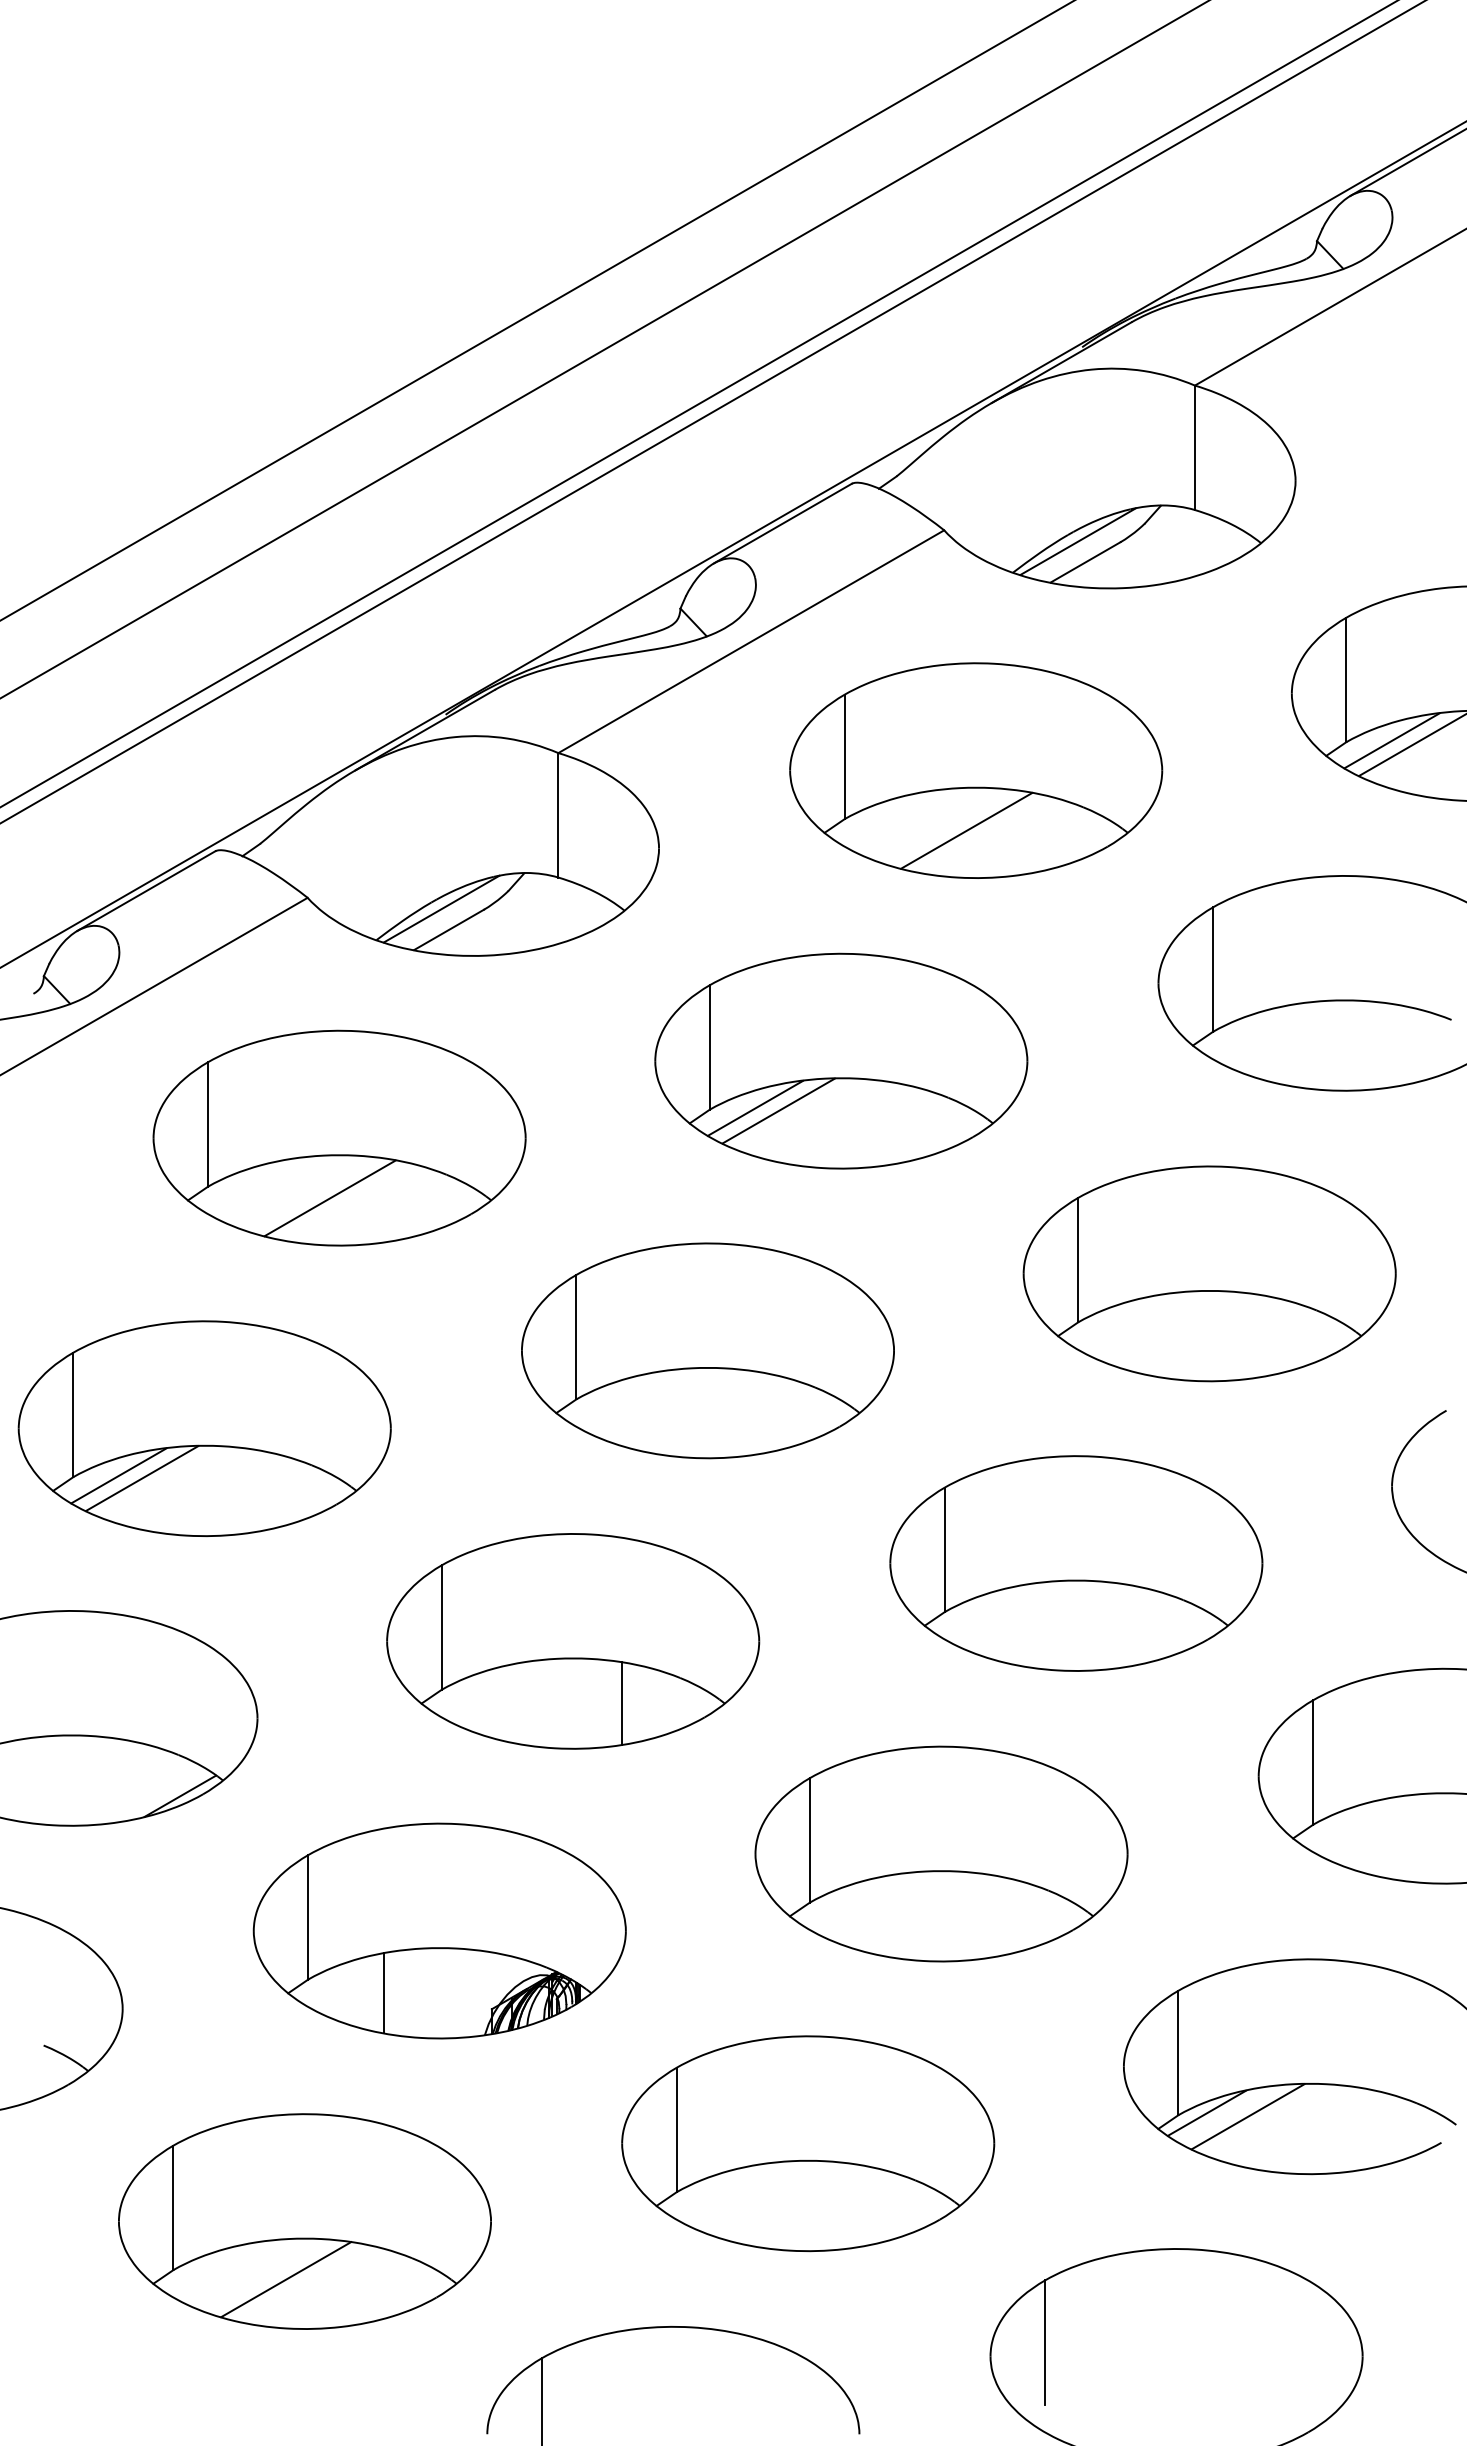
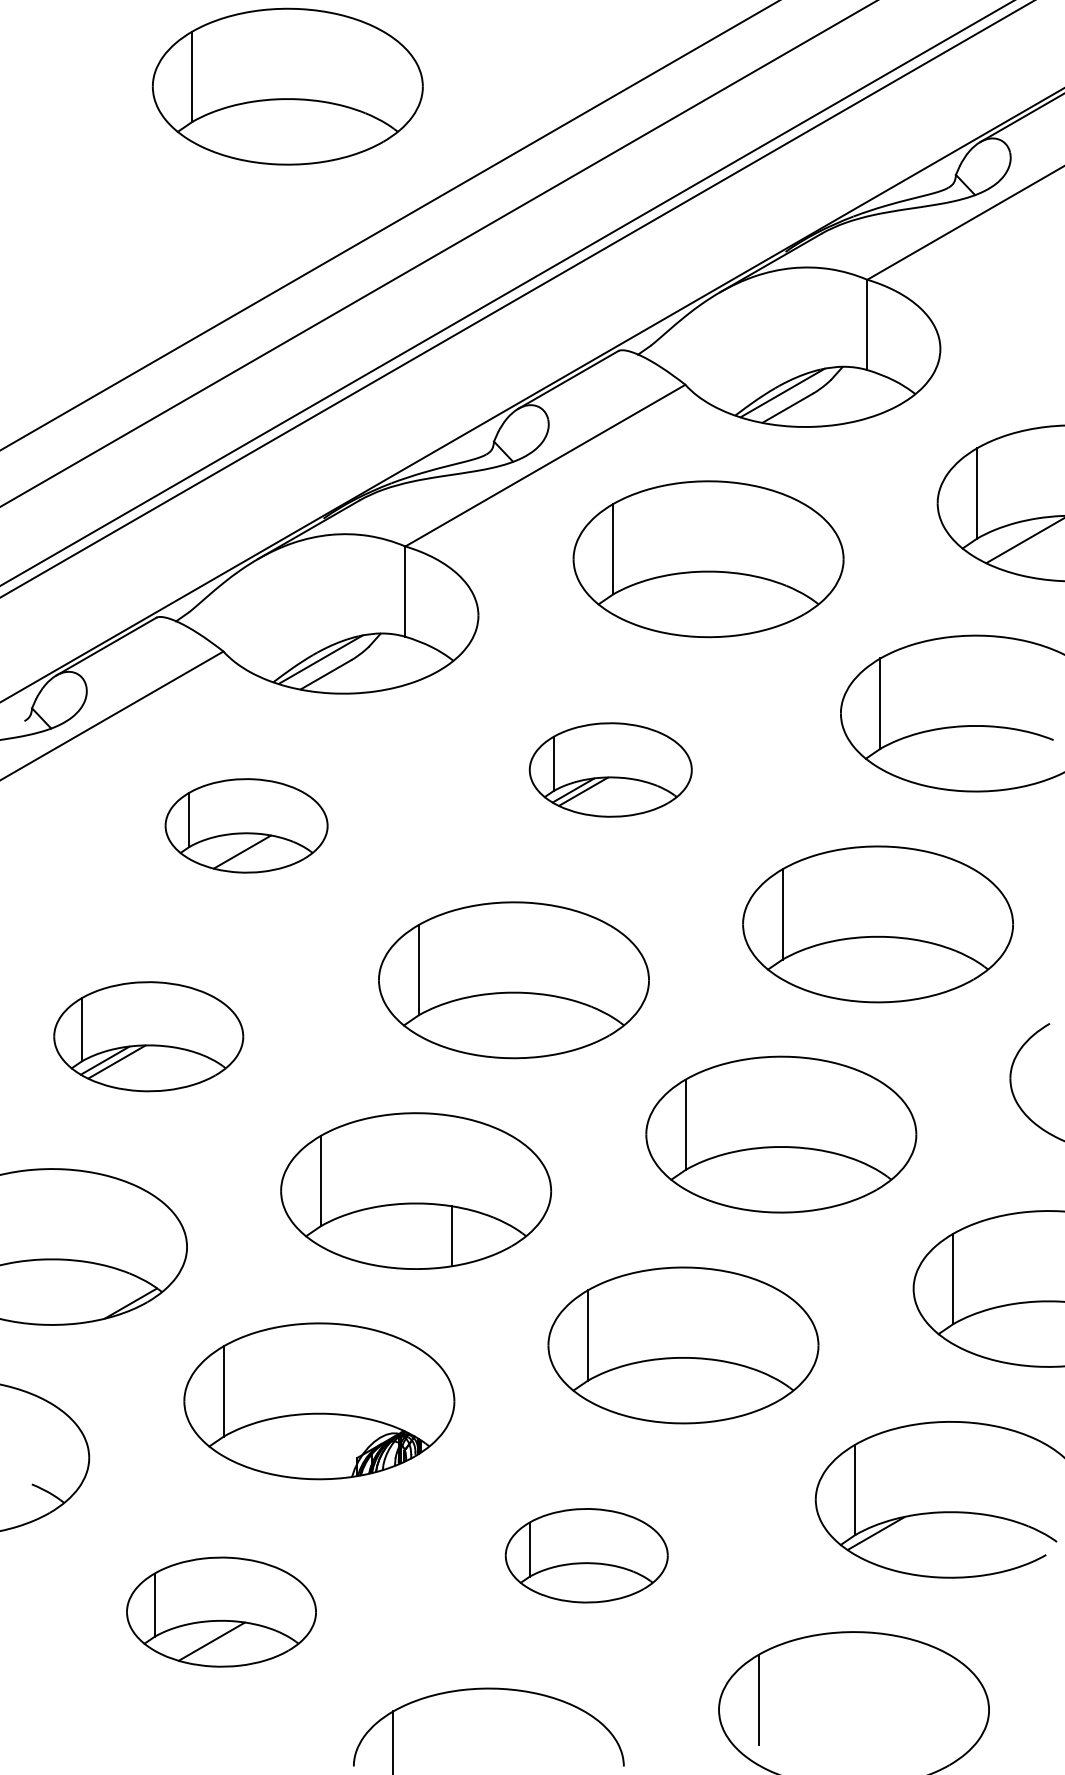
part: (396, 119) -> (287, 86), added
line: (1391, 740) -> (1010, 537), removed
line: (966, 830) -> (701, 602), removed
part: (841, 1060) -> (610, 769), size x0.6
part: (339, 1137) -> (246, 825), size x0.6
part: (204, 1428) -> (148, 1036), size x0.7
line: (384, 1993) -> (279, 1446), removed
line: (1247, 2116) -> (905, 1535), removed
part: (808, 2143) -> (586, 1555), size x0.6
part: (304, 2221) -> (221, 1612), size x0.7

